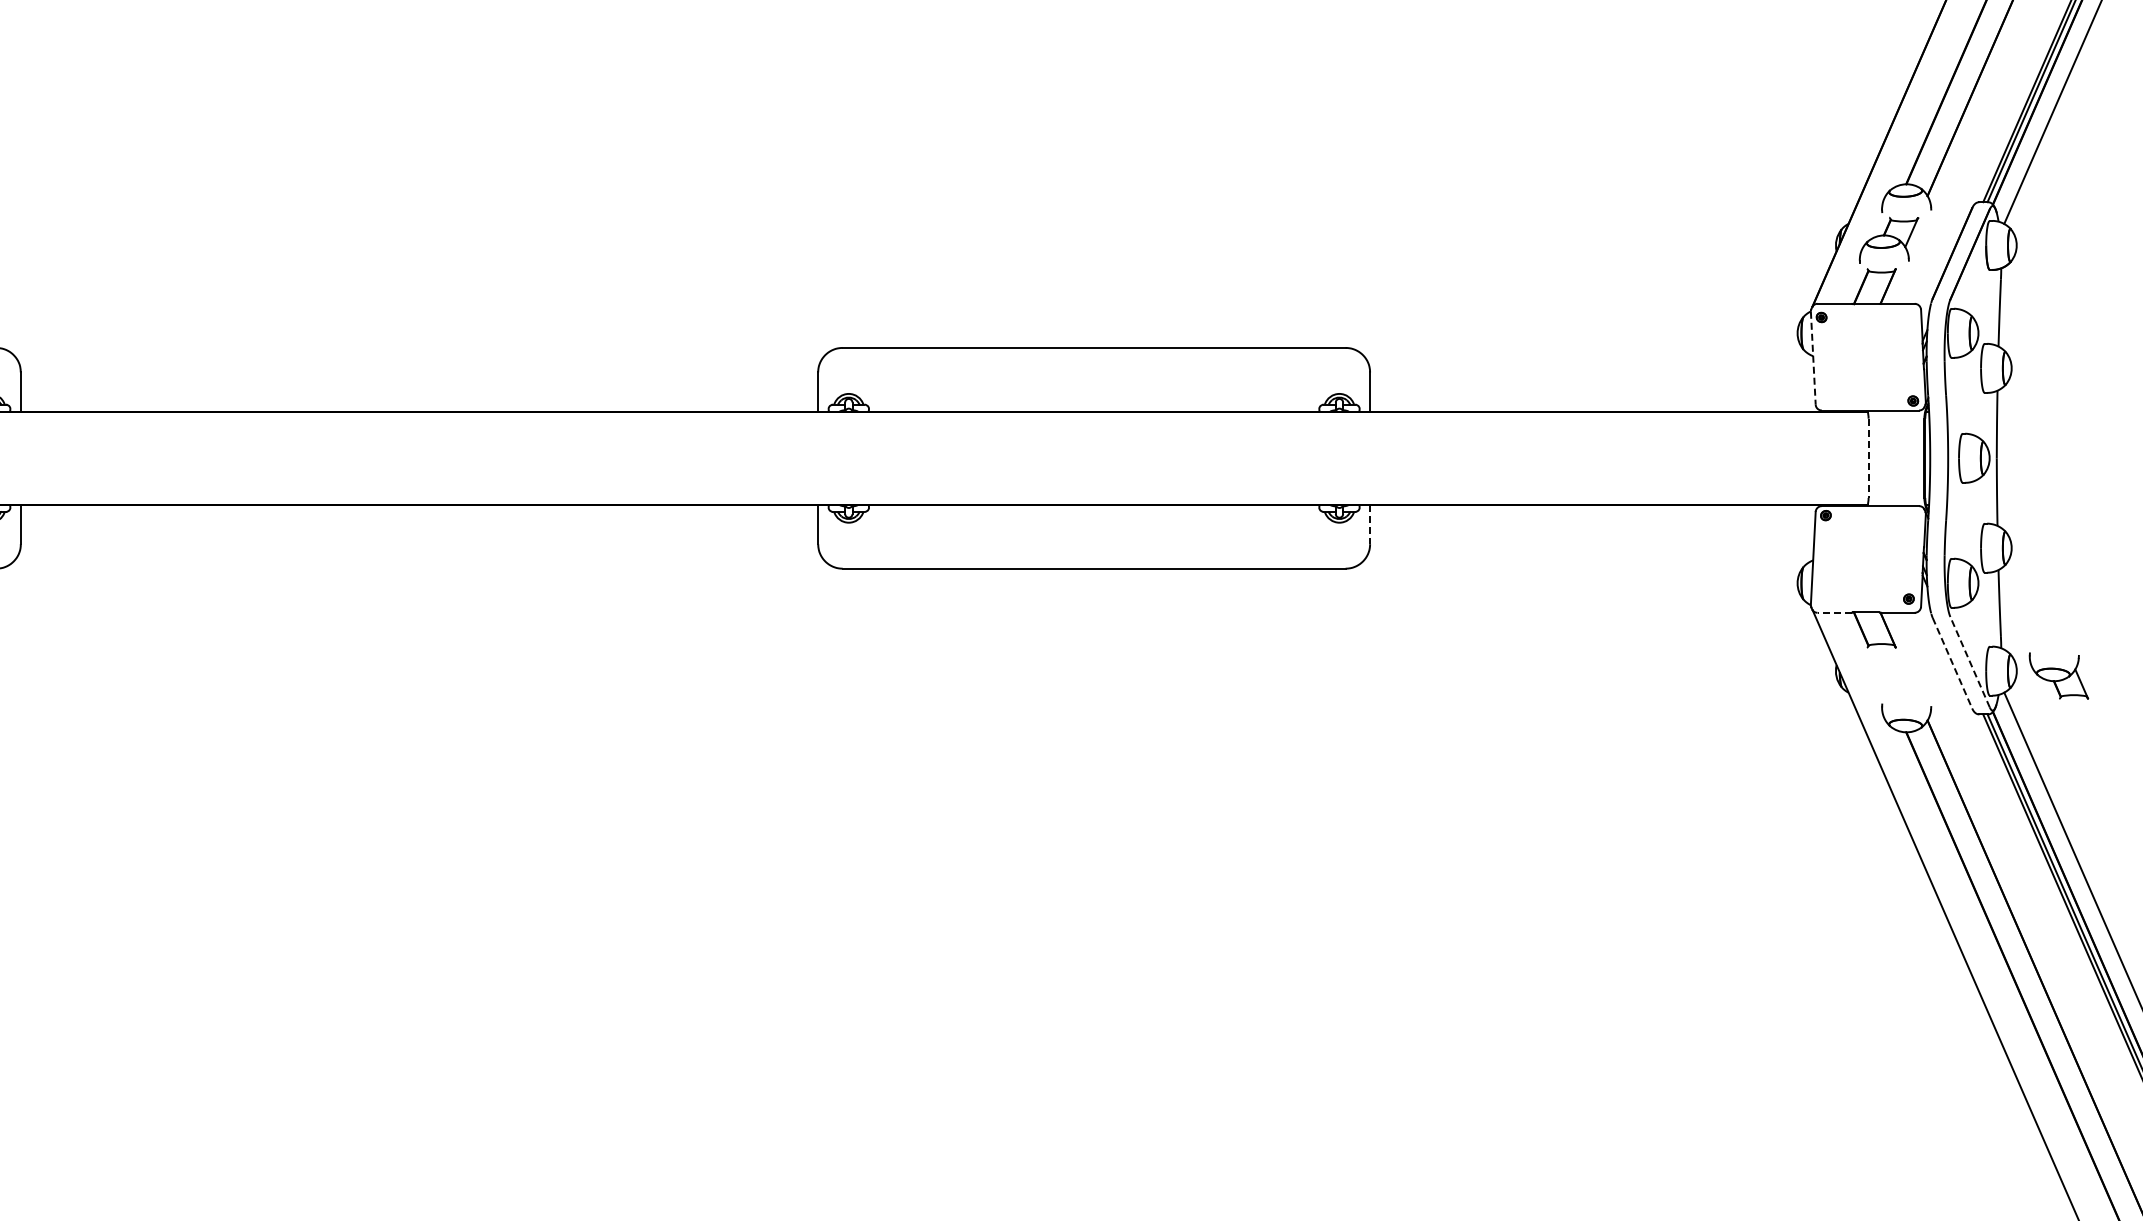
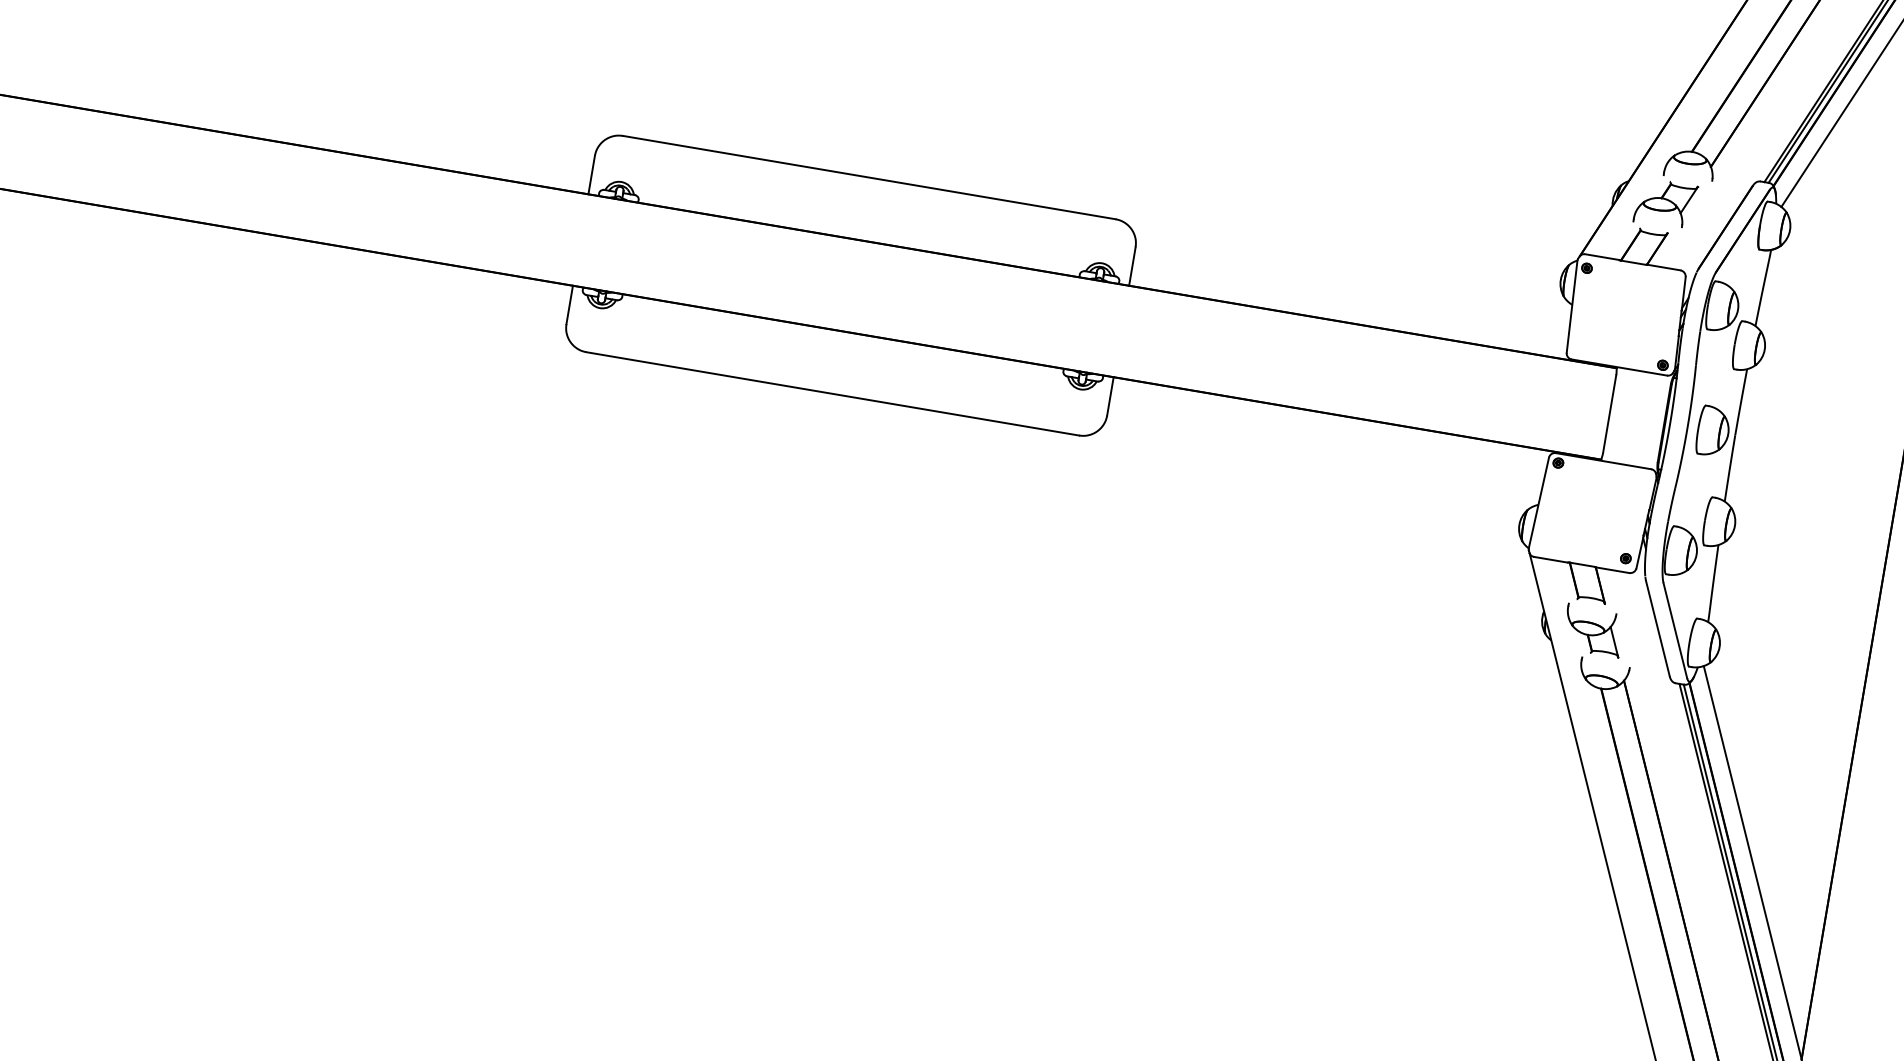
line: (1813, 358) -> (1572, 307), dashed -> solid
line: (1868, 458) -> (1609, 414), dashed -> solid
line: (1370, 524) -> (1110, 396), dashed -> solid
line: (1834, 612) -> (1550, 559), dashed -> solid
line: (1969, 661) -> (1674, 629), dashed -> solid
line: (1952, 663) -> (1657, 628), dashed -> solid
part: (2058, 675) -> (1593, 630), moved

